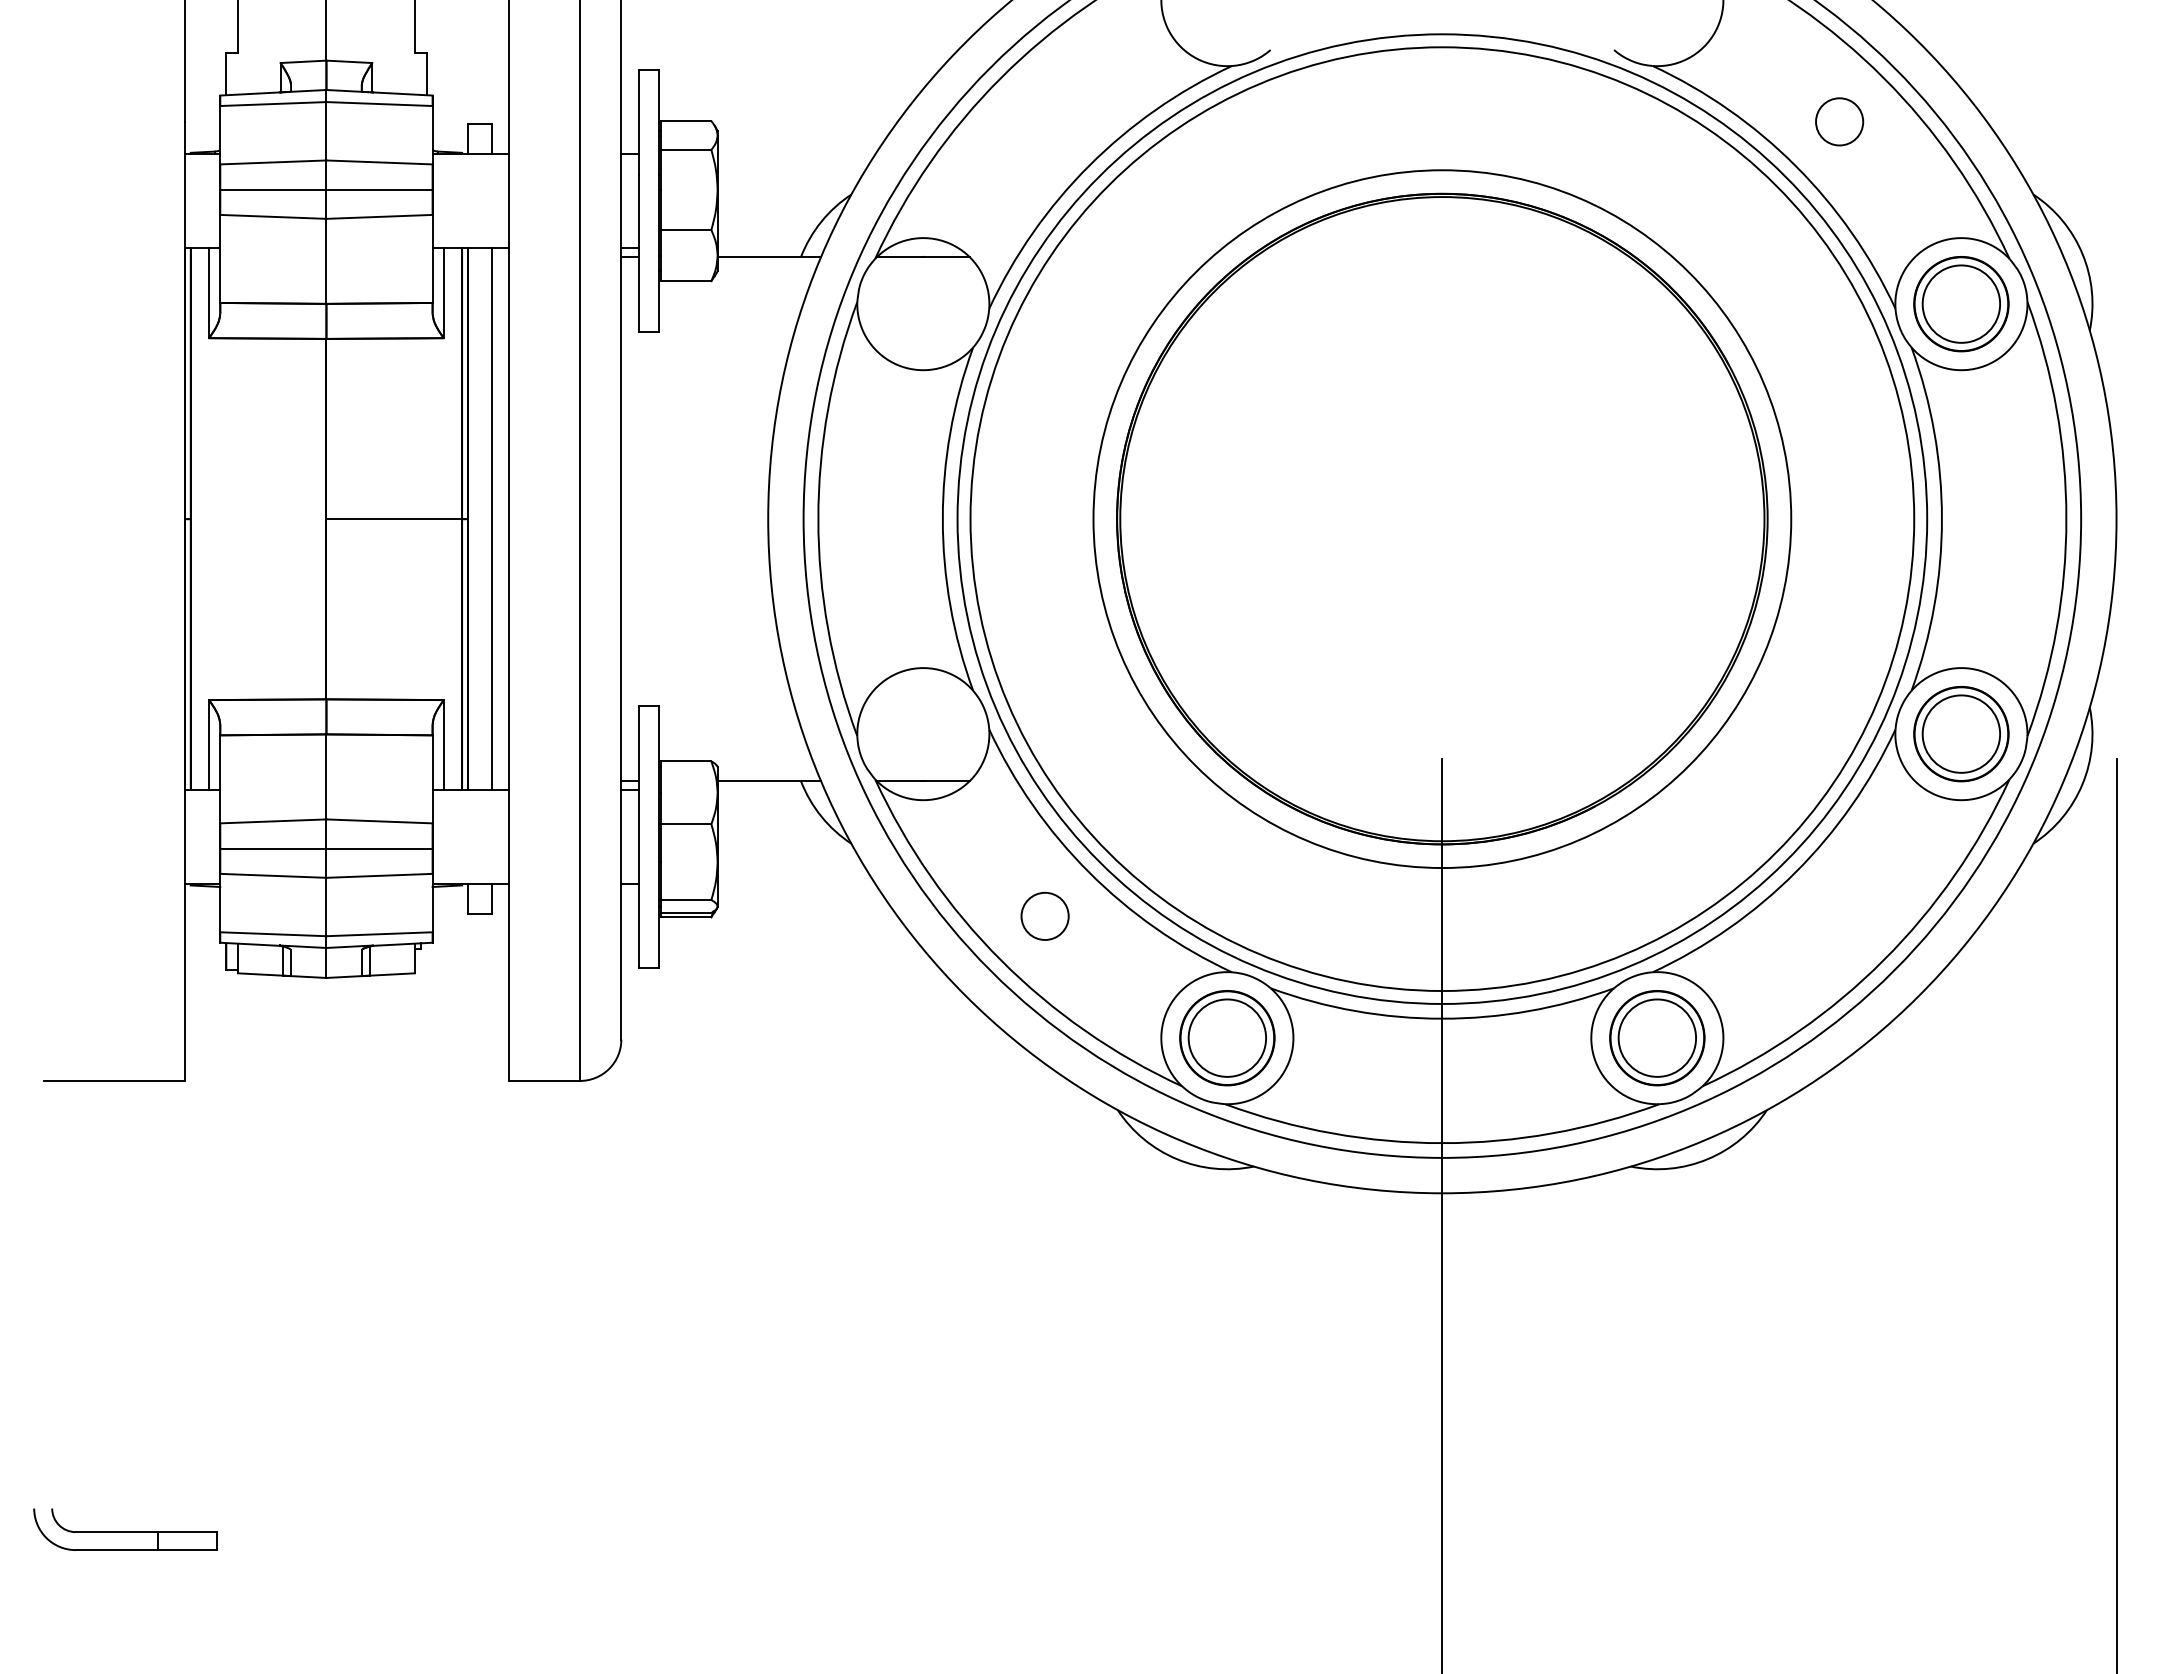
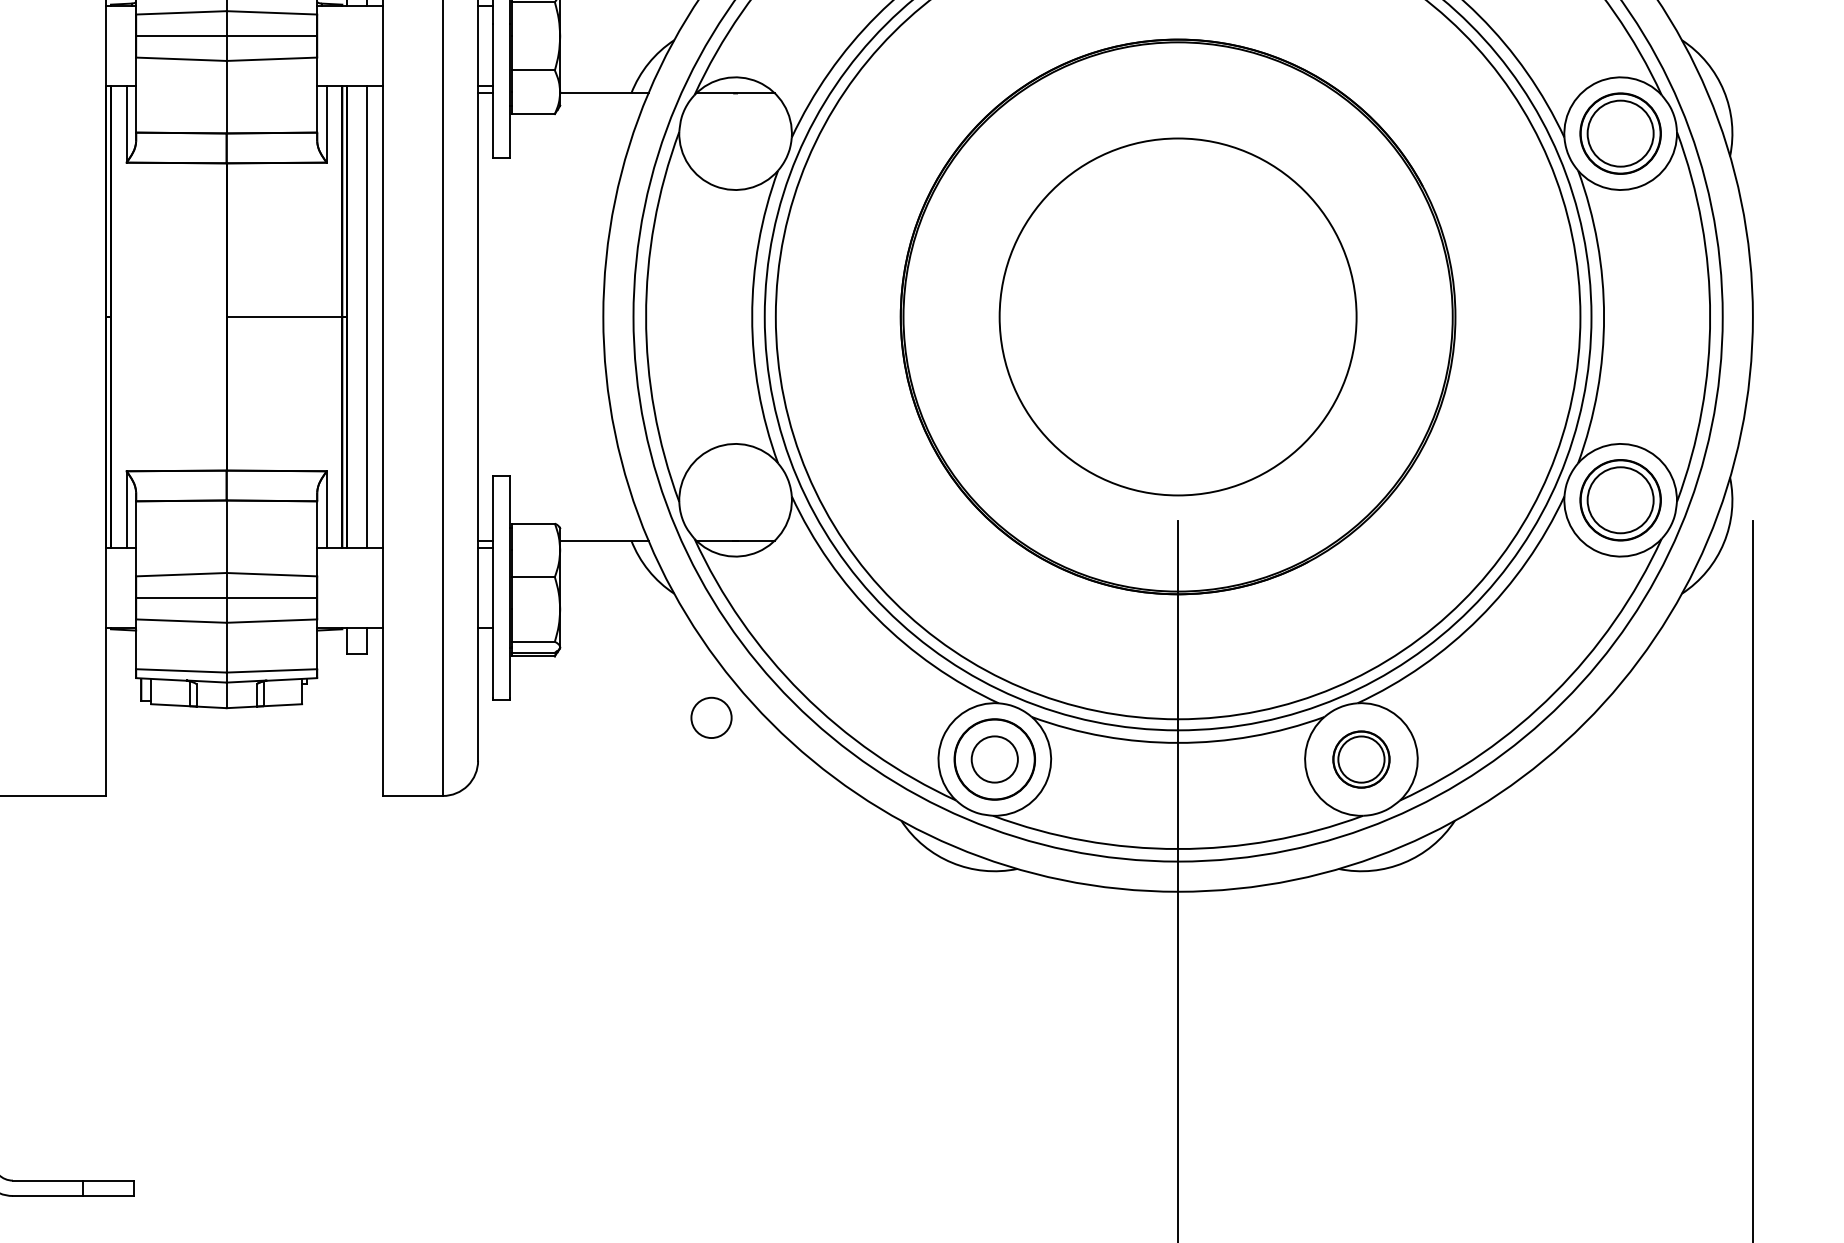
circle: (1442, 519) -> (1178, 317), size x0.6
circle: (1044, 915) -> (711, 717), moved
circle: (1227, 1037) -> (994, 758), size x0.7
part: (1657, 1038) -> (1361, 759), size x0.7

